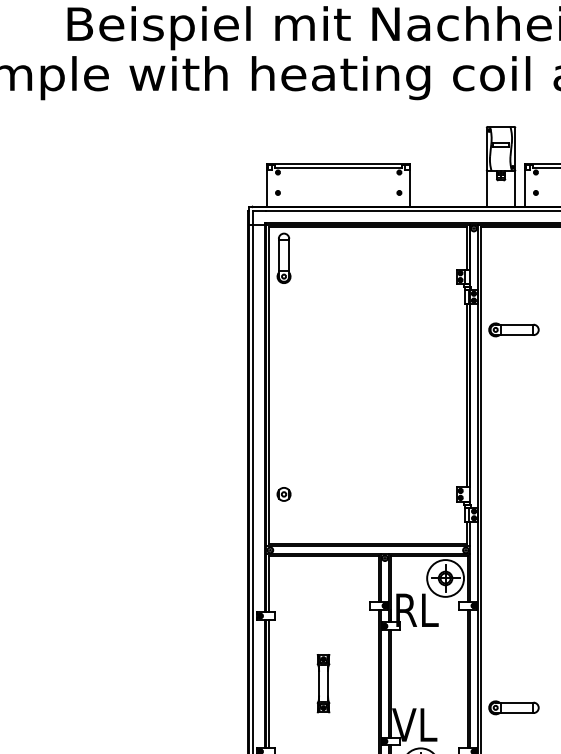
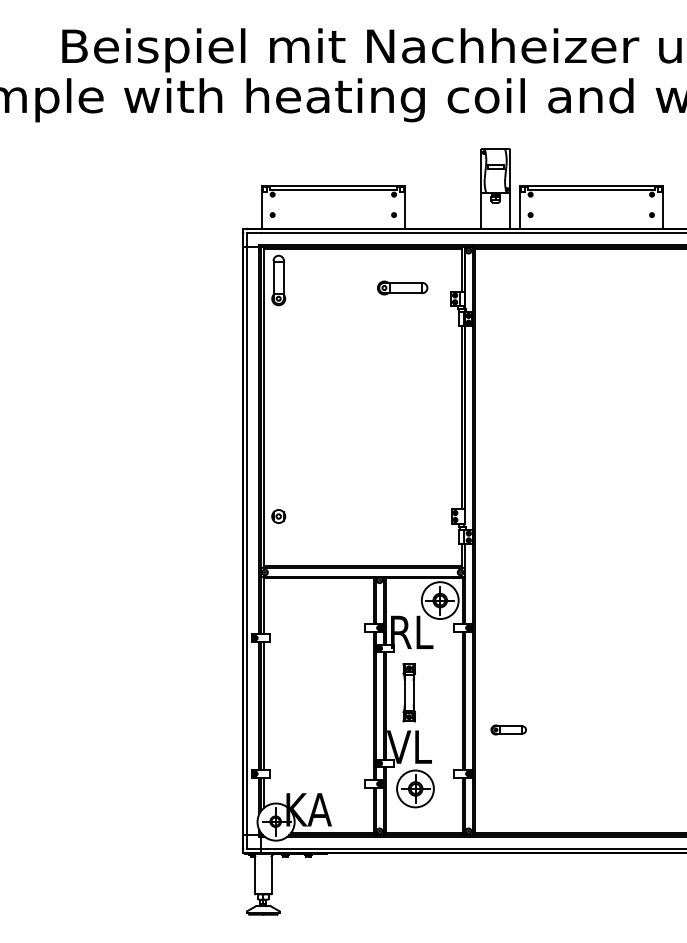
part: (513, 329) -> (402, 287), moved
part: (322, 683) -> (408, 692), moved
part: (513, 707) -> (508, 729), size x0.7

